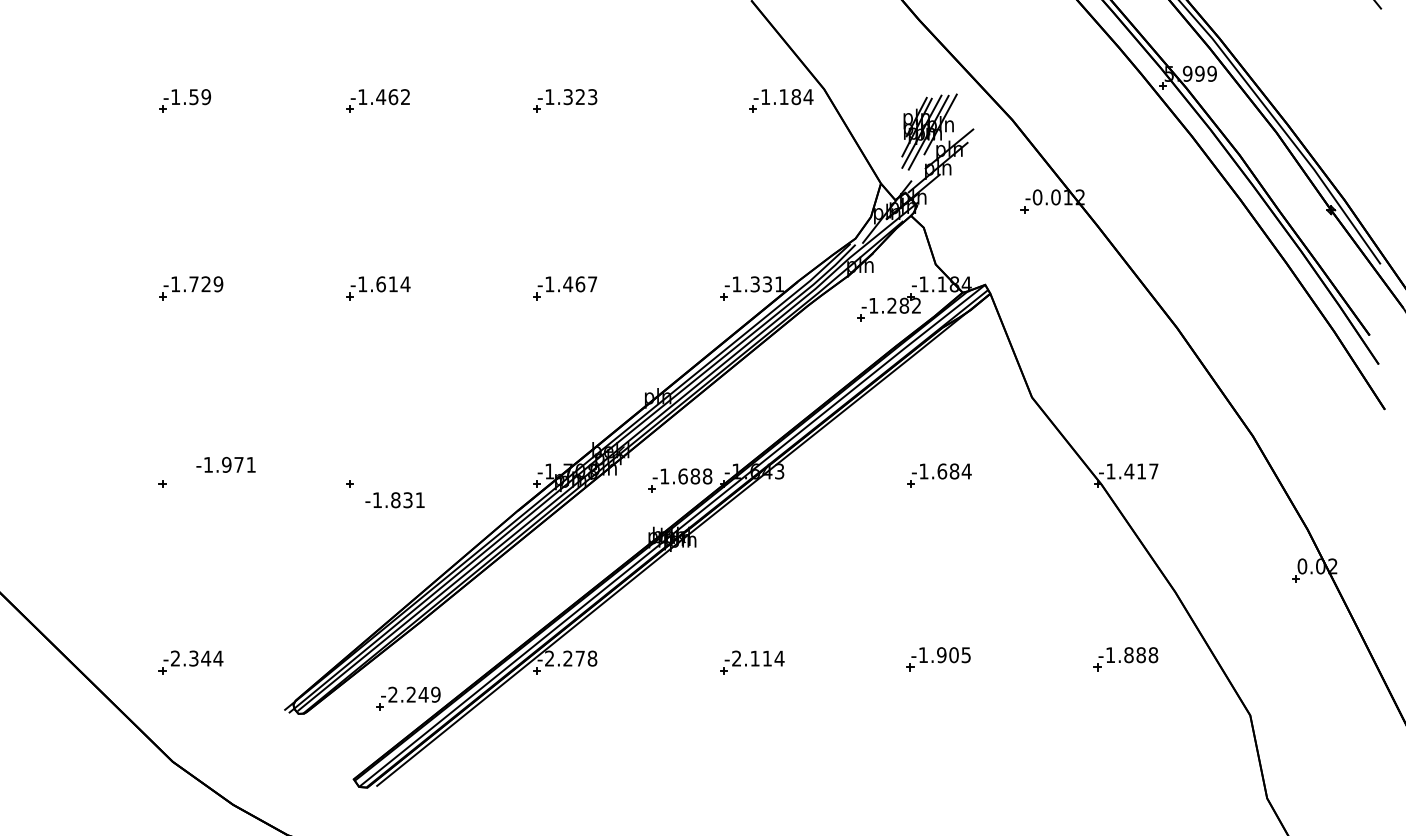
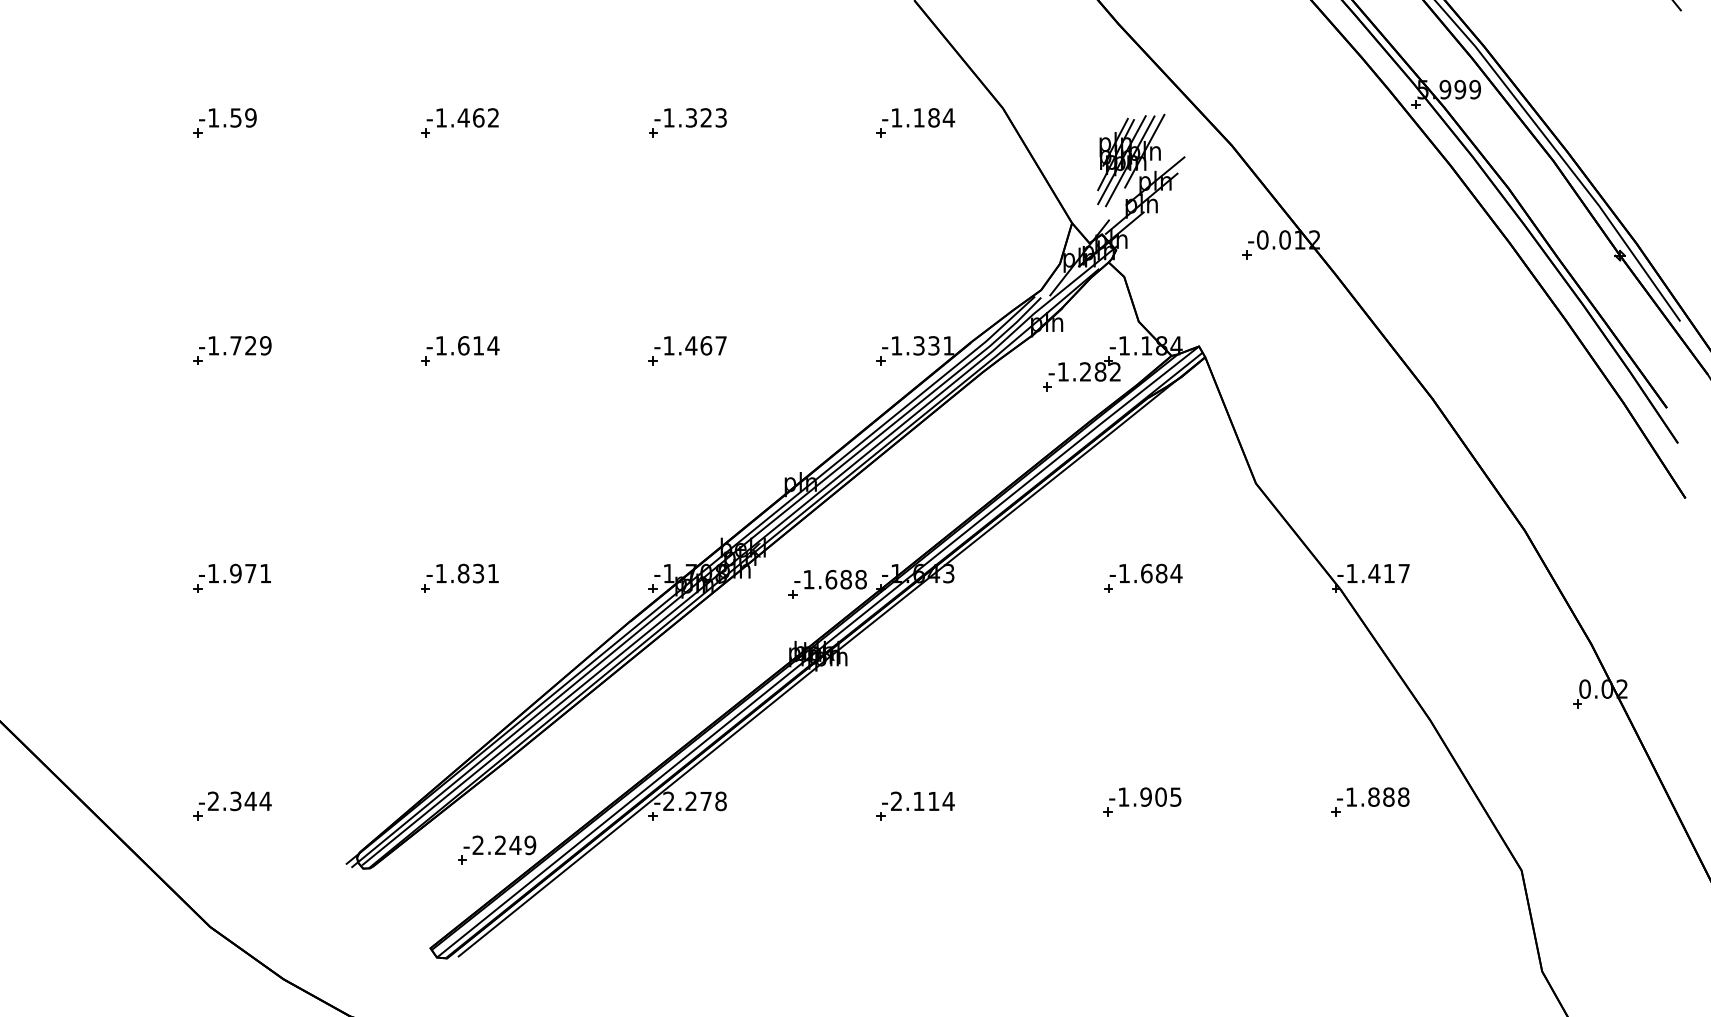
part: (781, 100) -> (915, 122), moved
text: (225, 464) -> (234, 573), moved
text: (394, 500) -> (462, 573), moved

